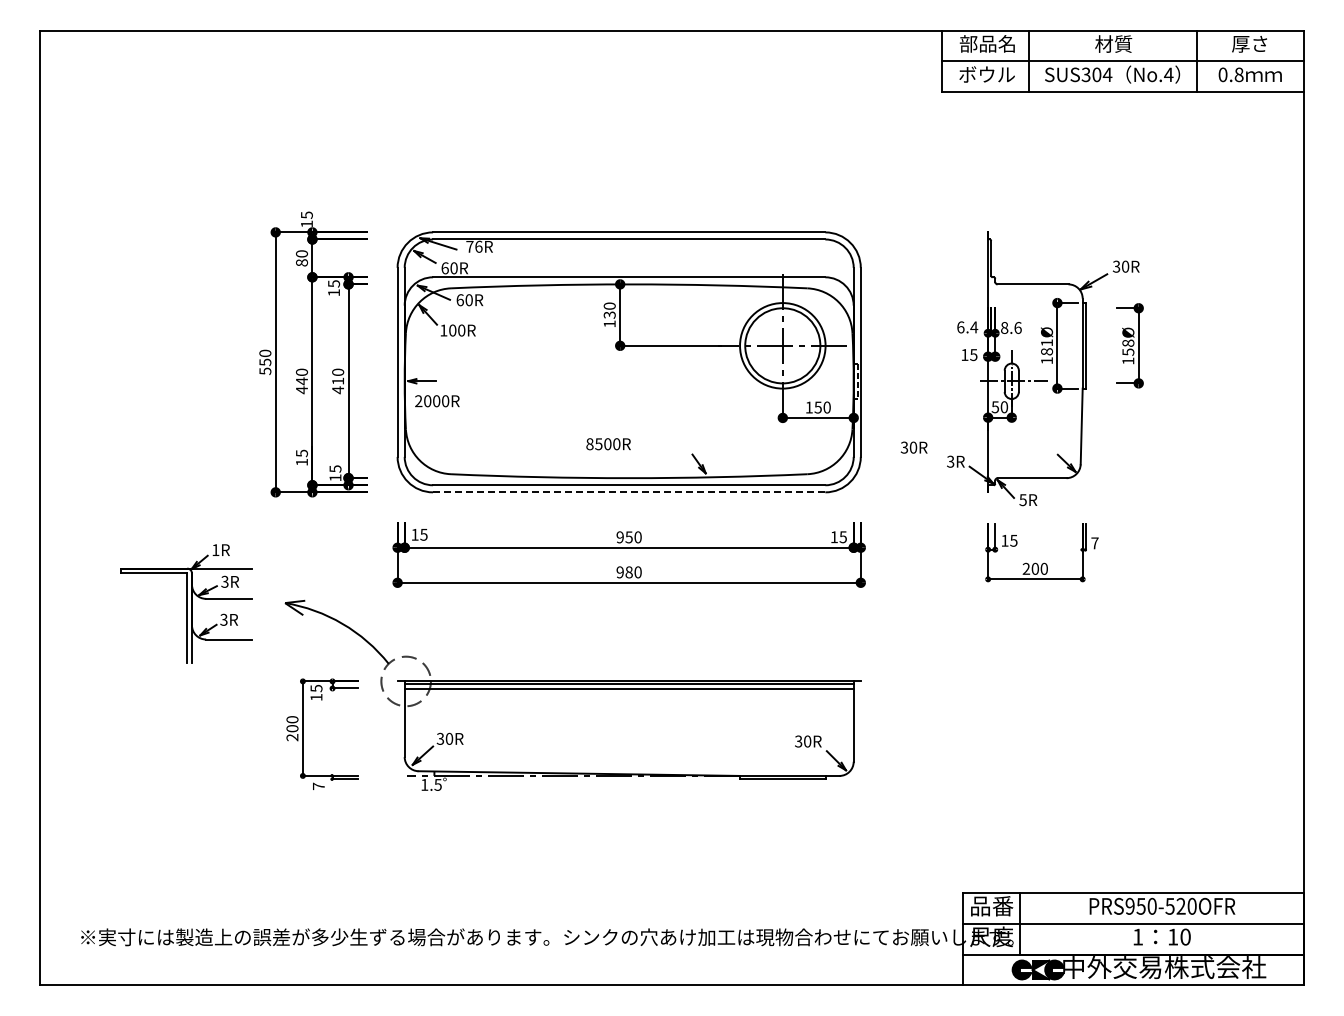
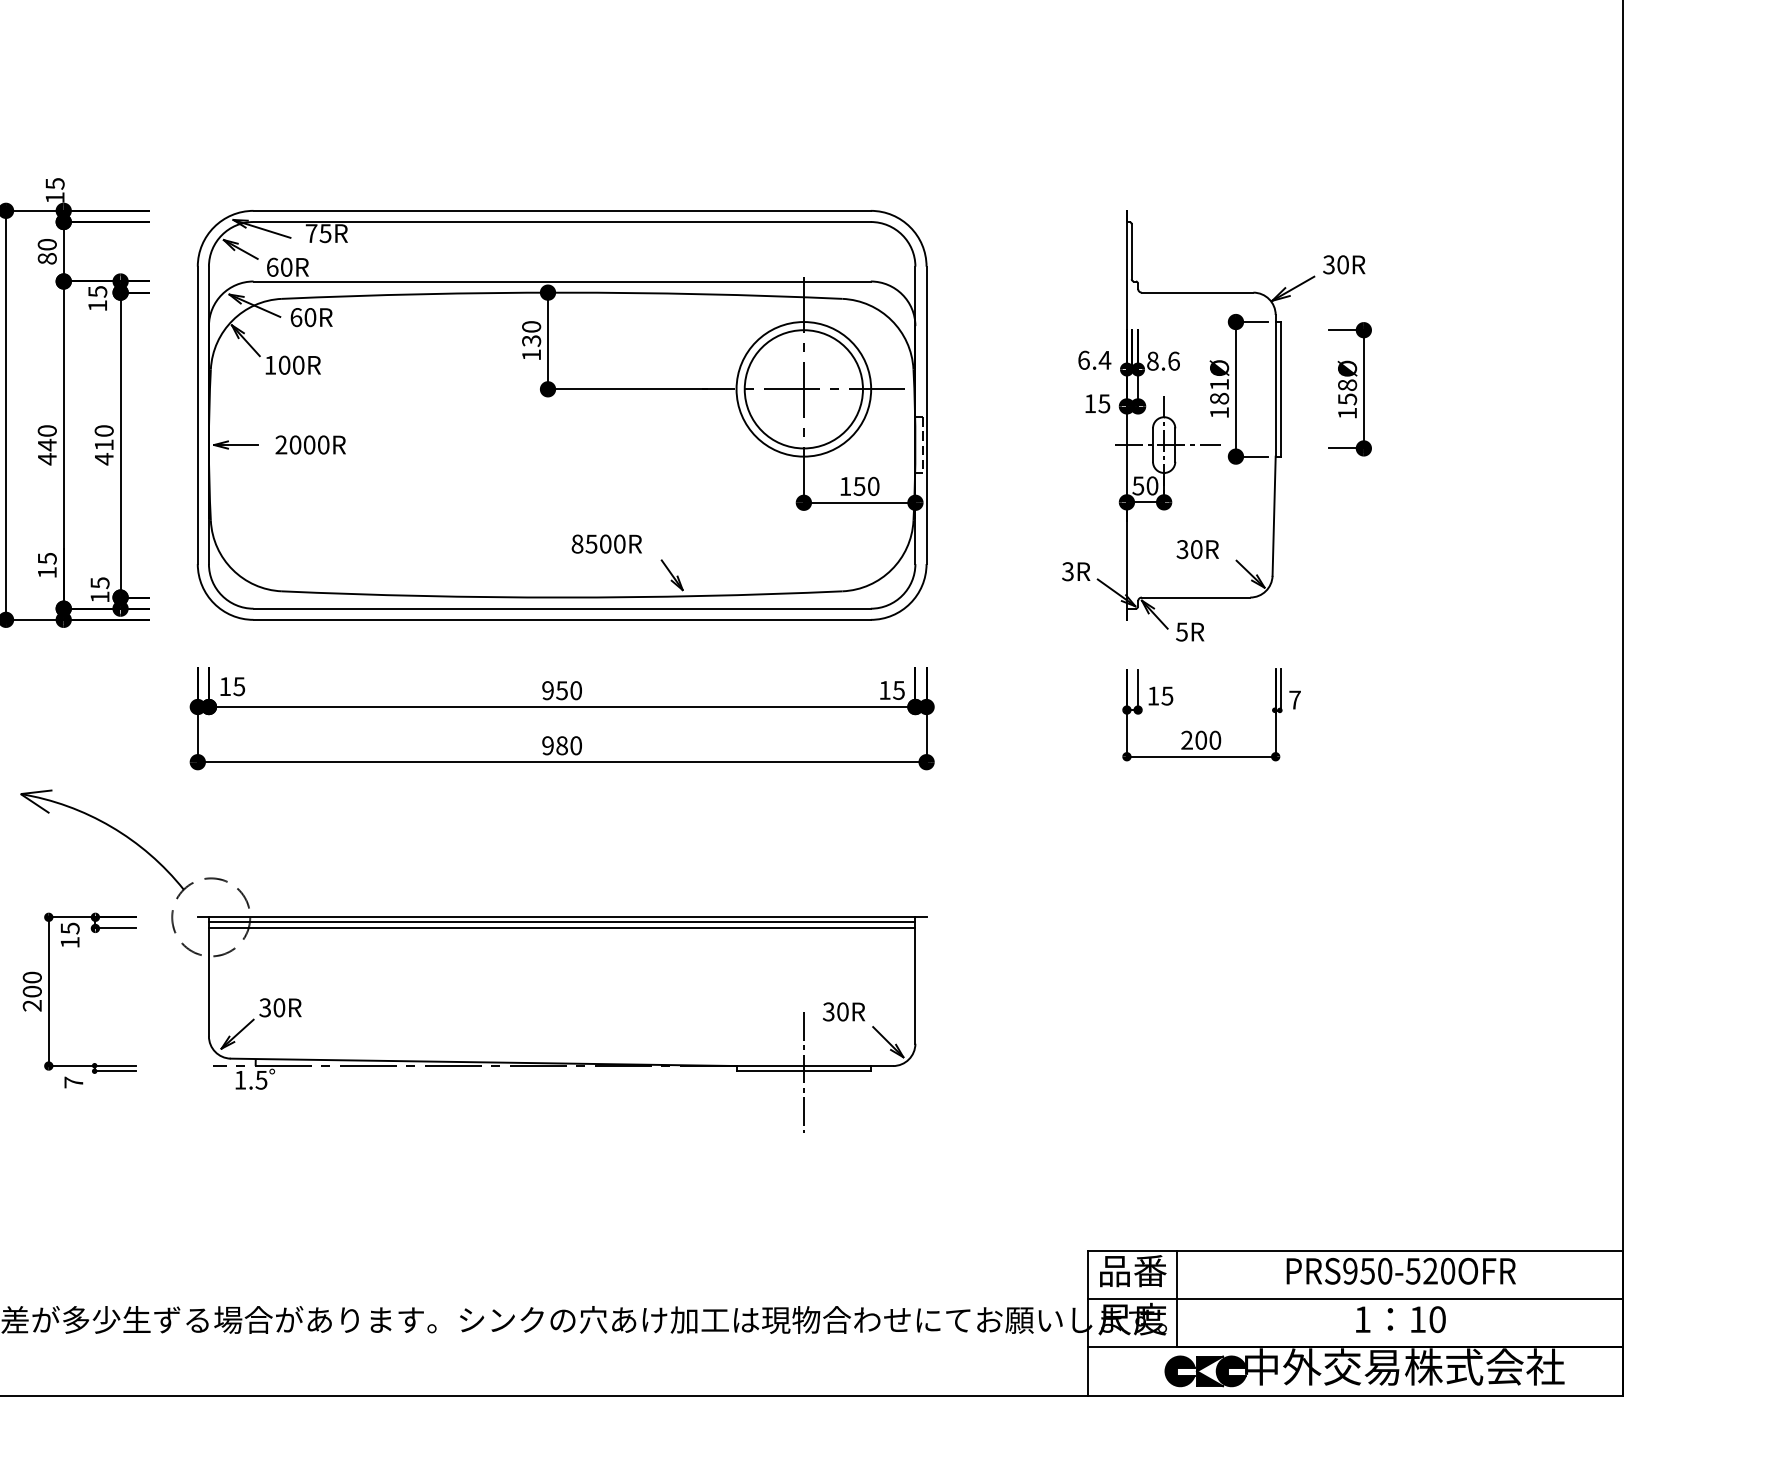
text: (478, 246) -> (325, 233), 76R -> 75R
text: (437, 401) -> (310, 445), moved
text: (608, 444) -> (606, 544), moved
text: (913, 447) -> (1196, 549), moved
line: (628, 492) -> (561, 620), dashed -> solid
line: (782, 779) -> (803, 1071), added

